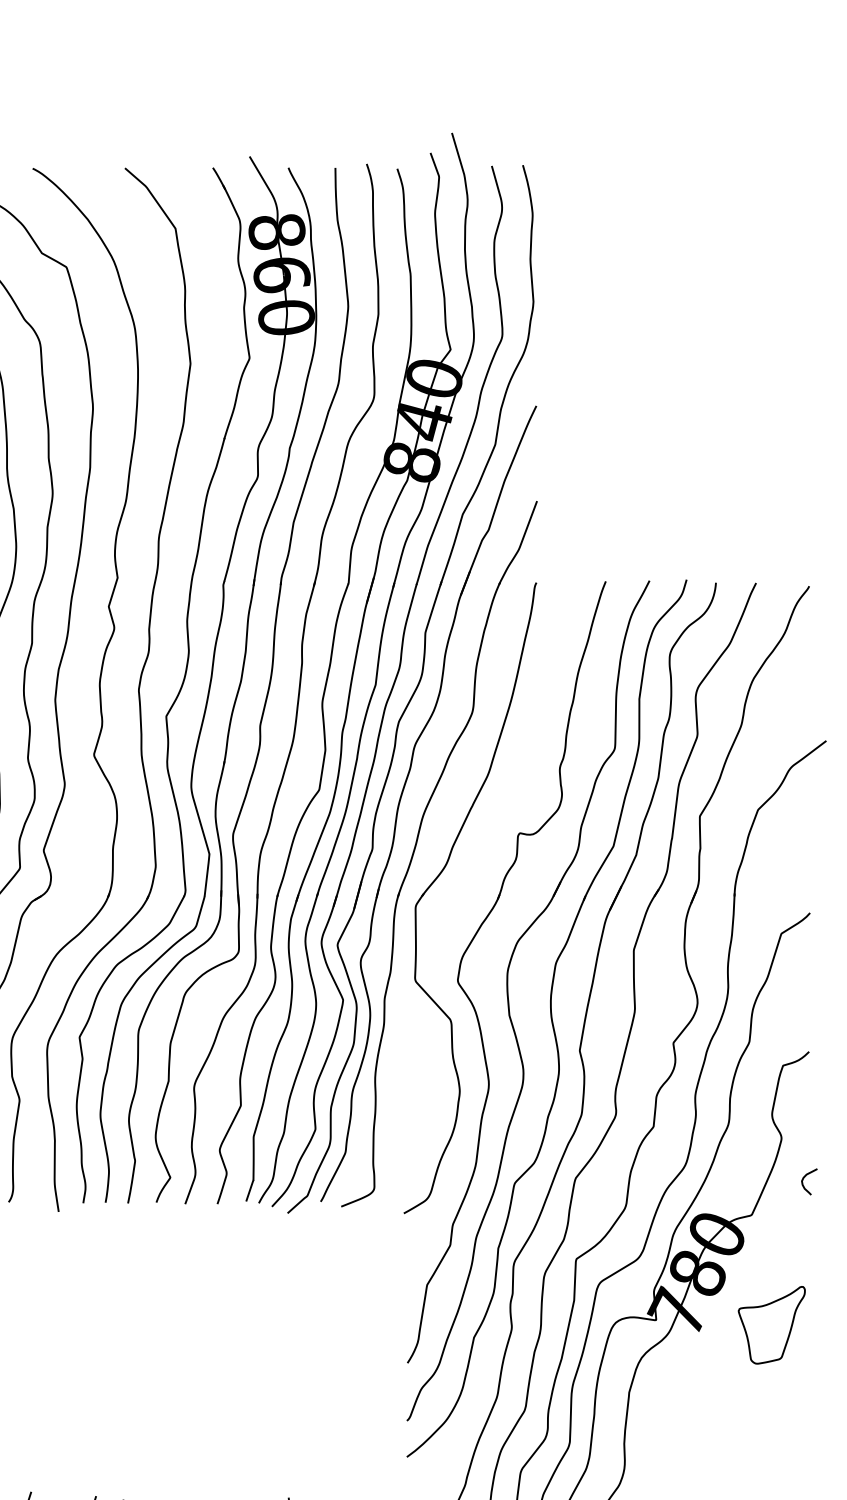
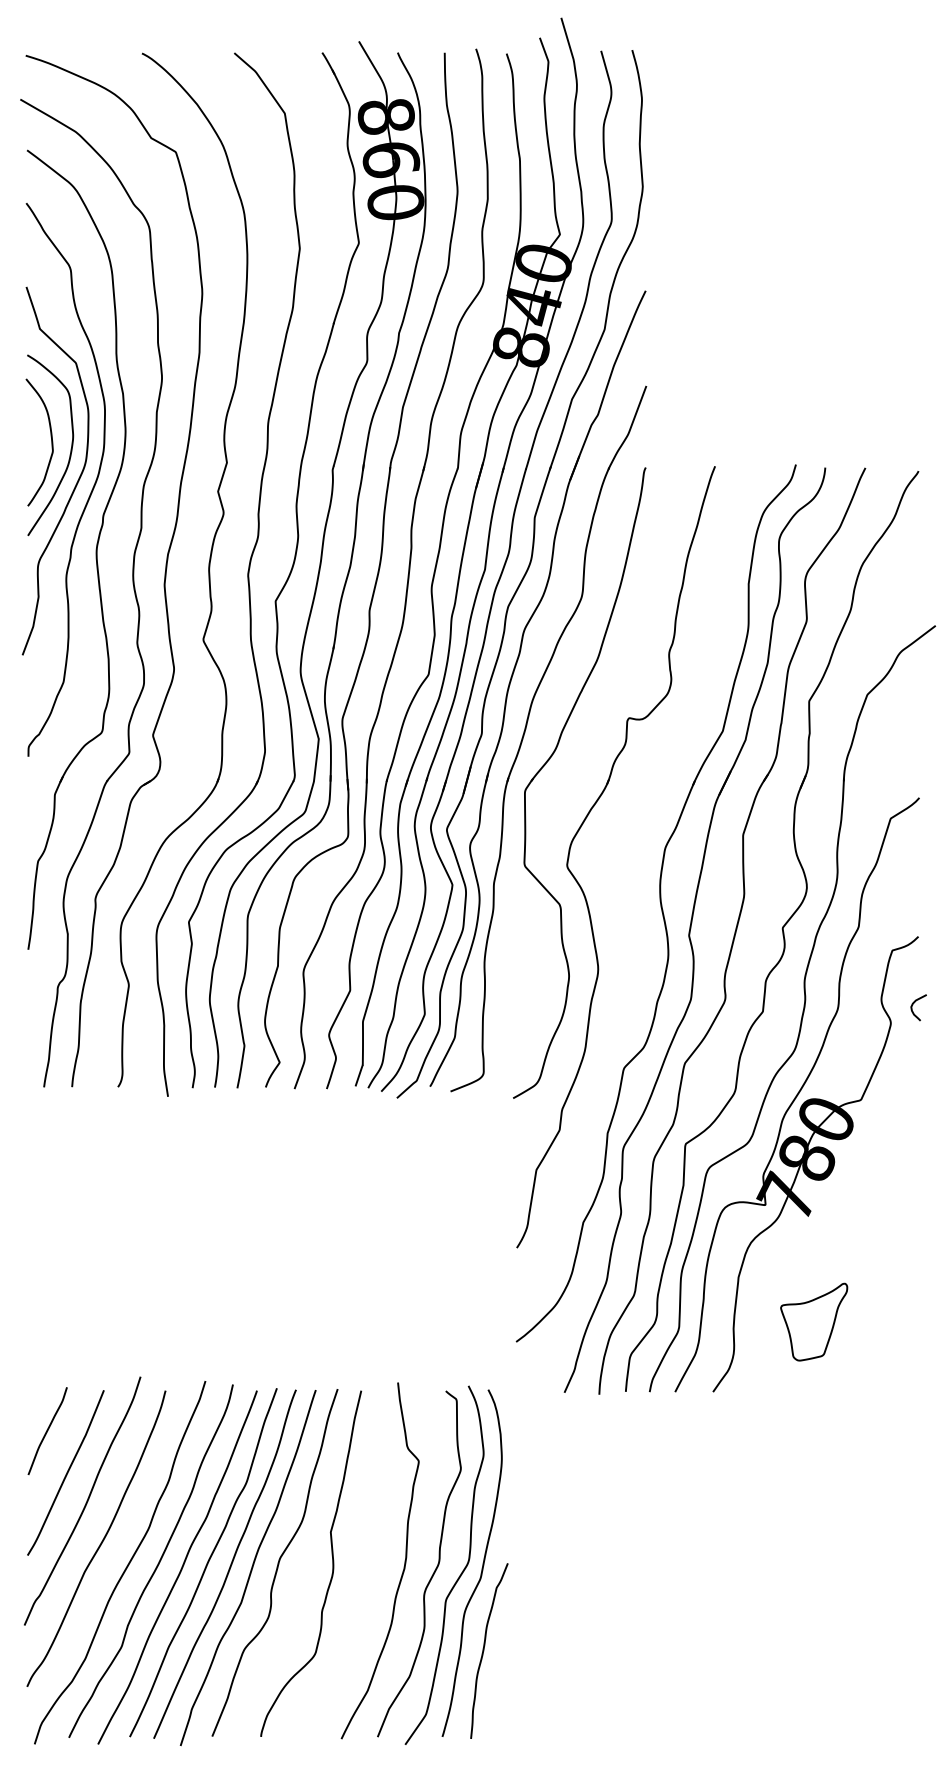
part: (509, 1000) -> (618, 885), removed
curve: (805, 1177) -> (914, 1003), moved
part: (772, 1324) -> (814, 1321), moved

